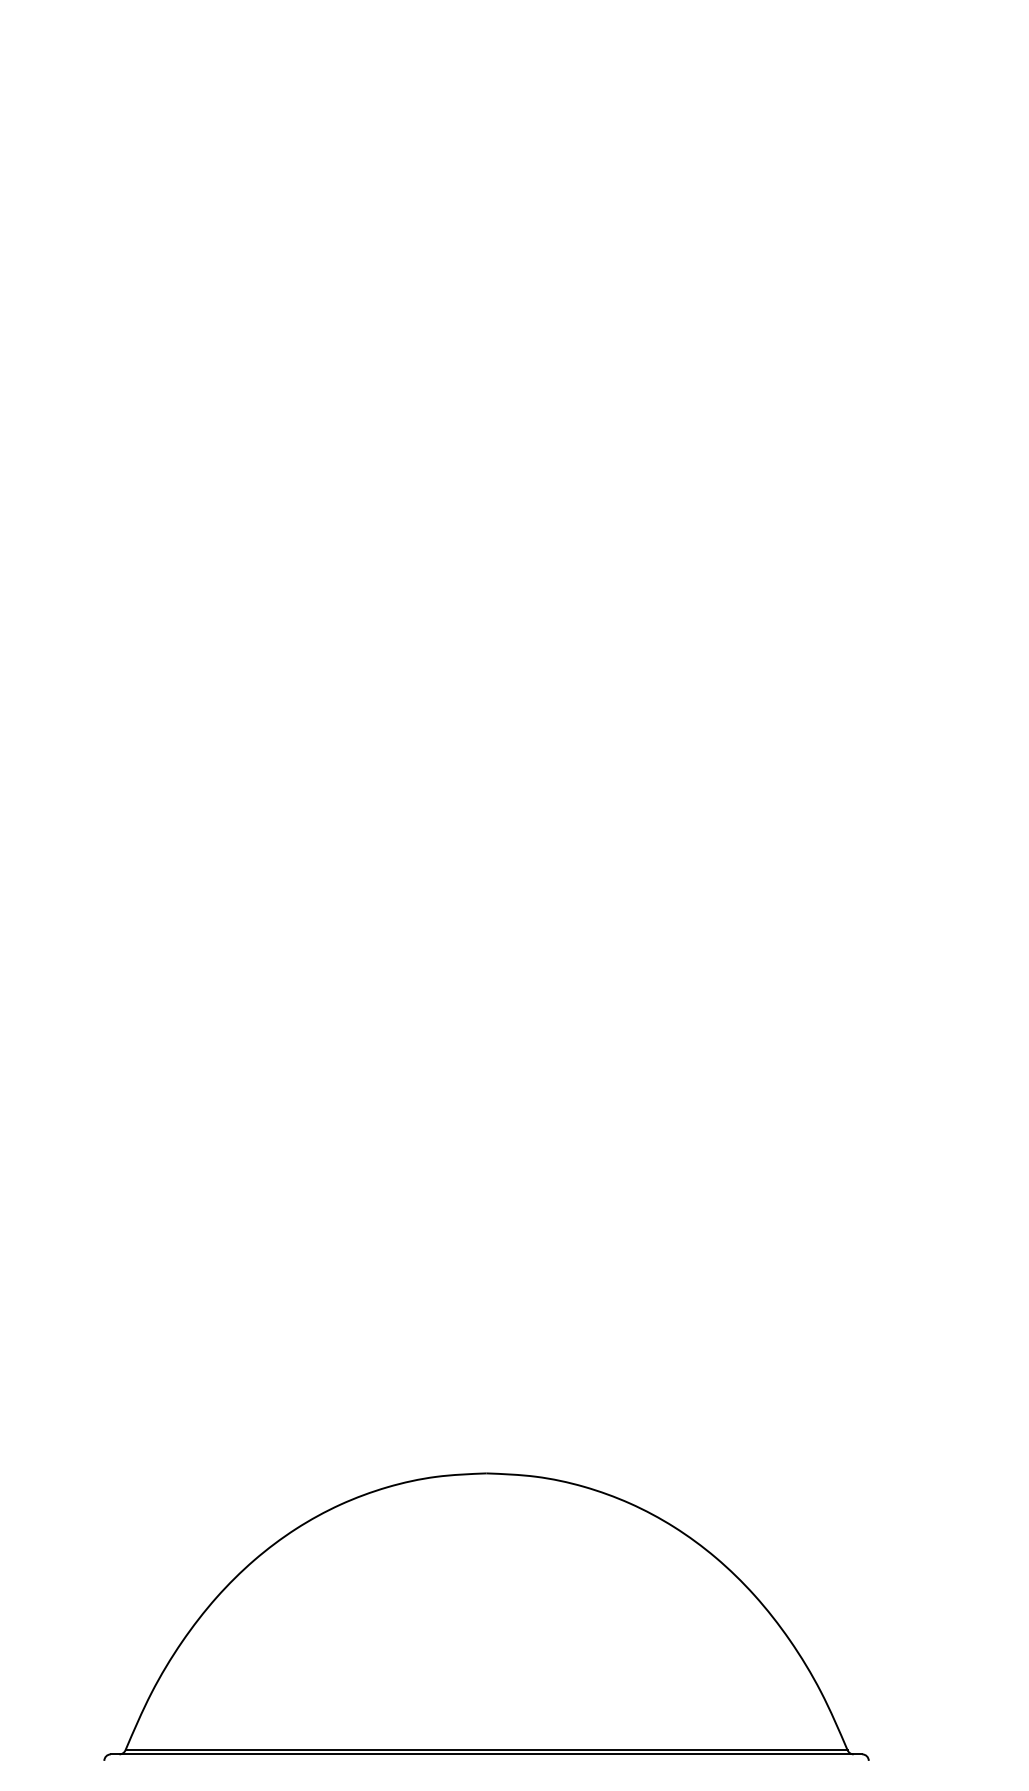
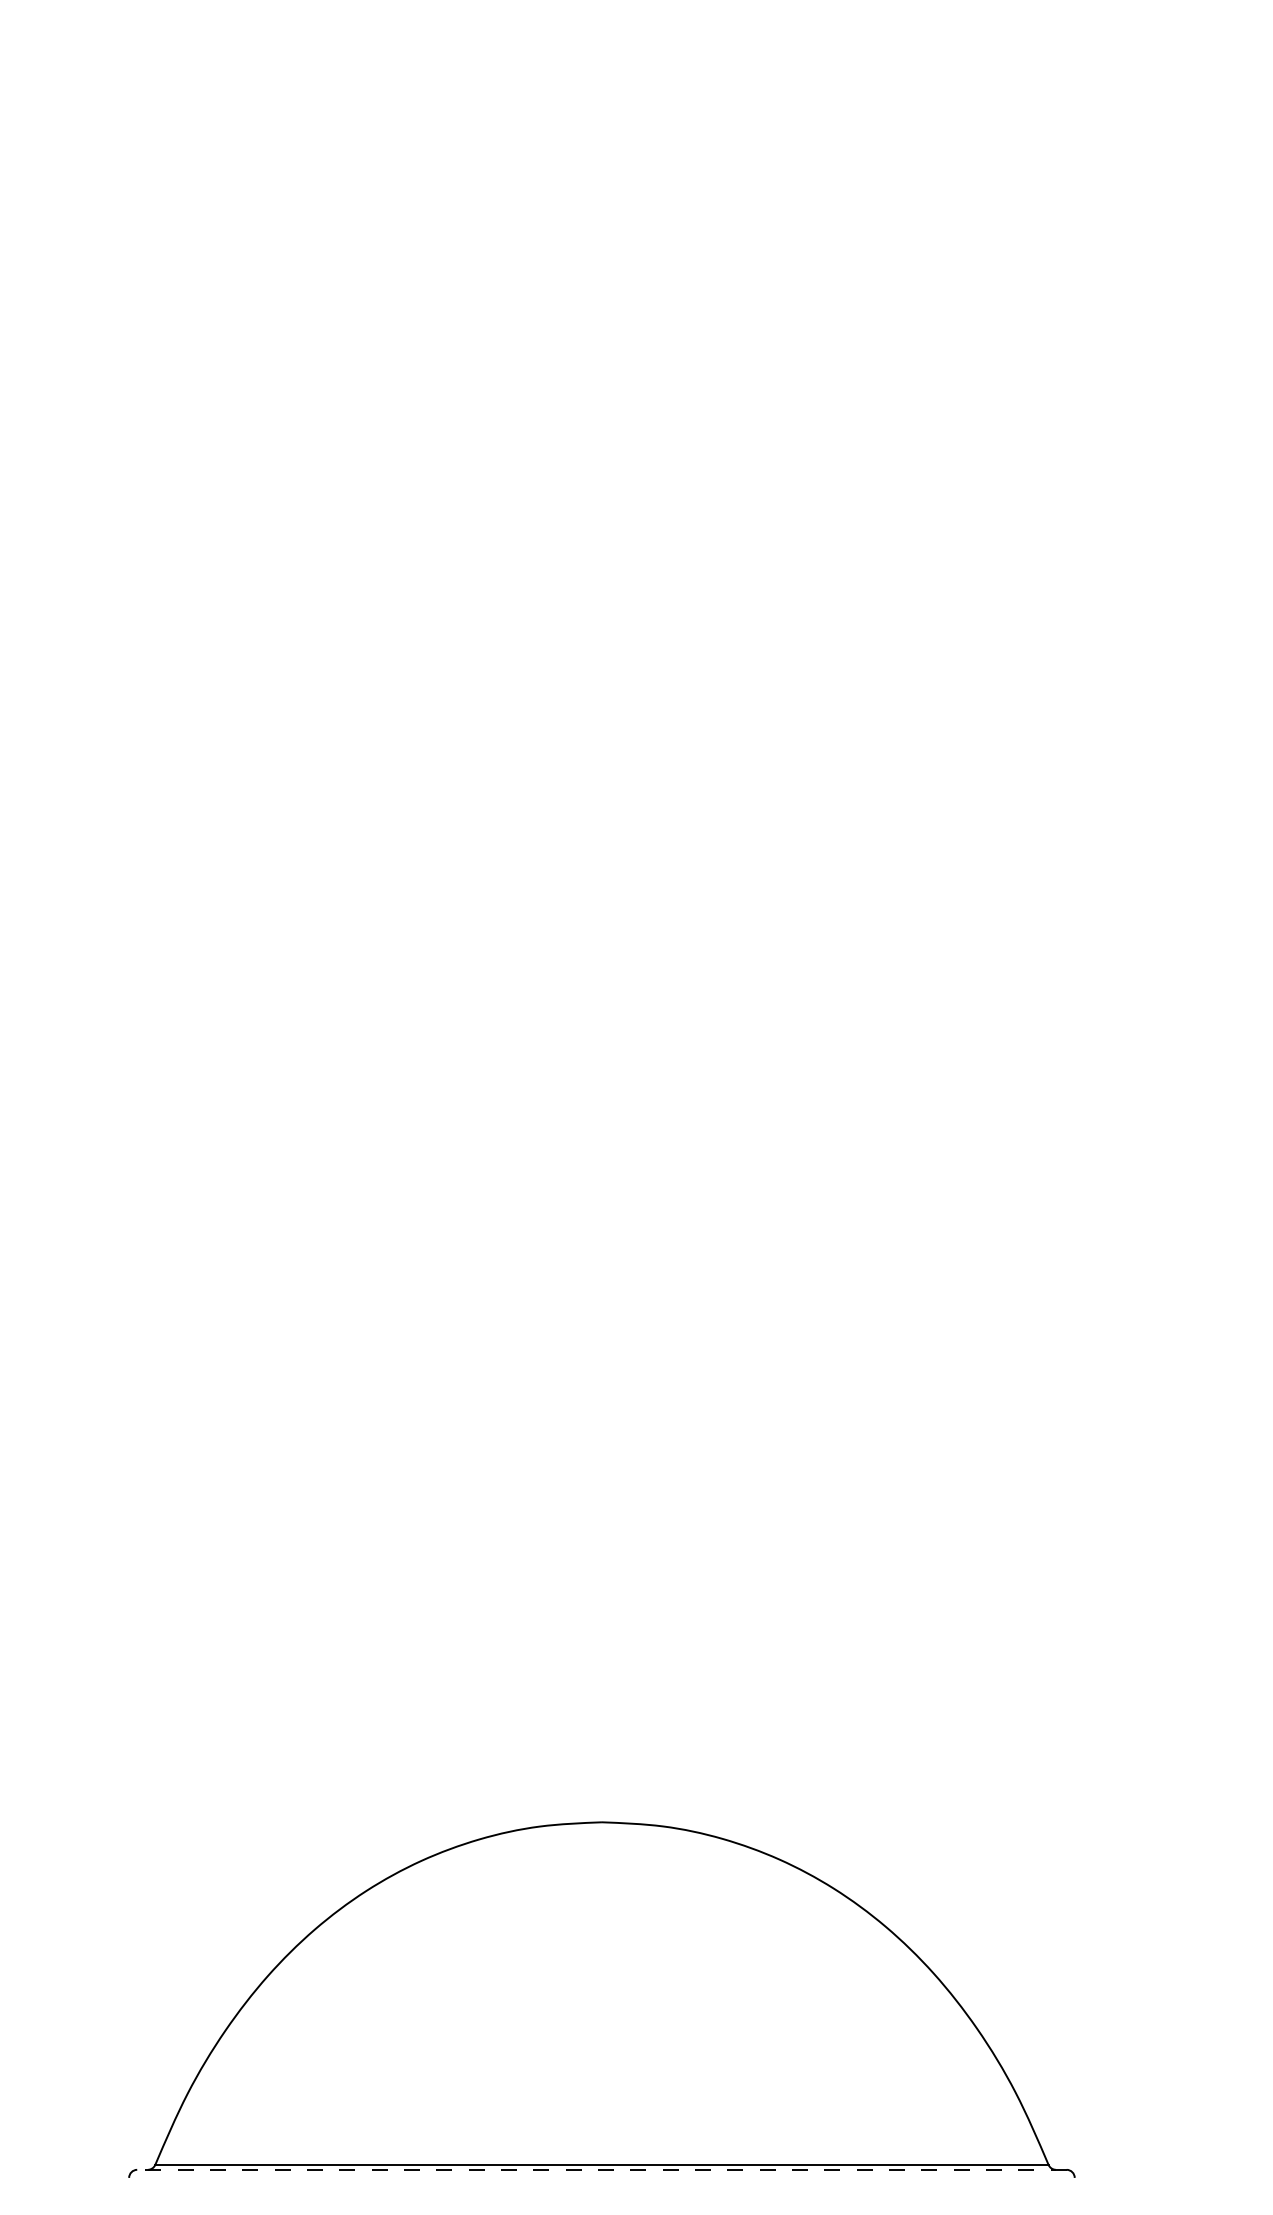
line: (486, 1754) -> (601, 2169), solid -> dashed

